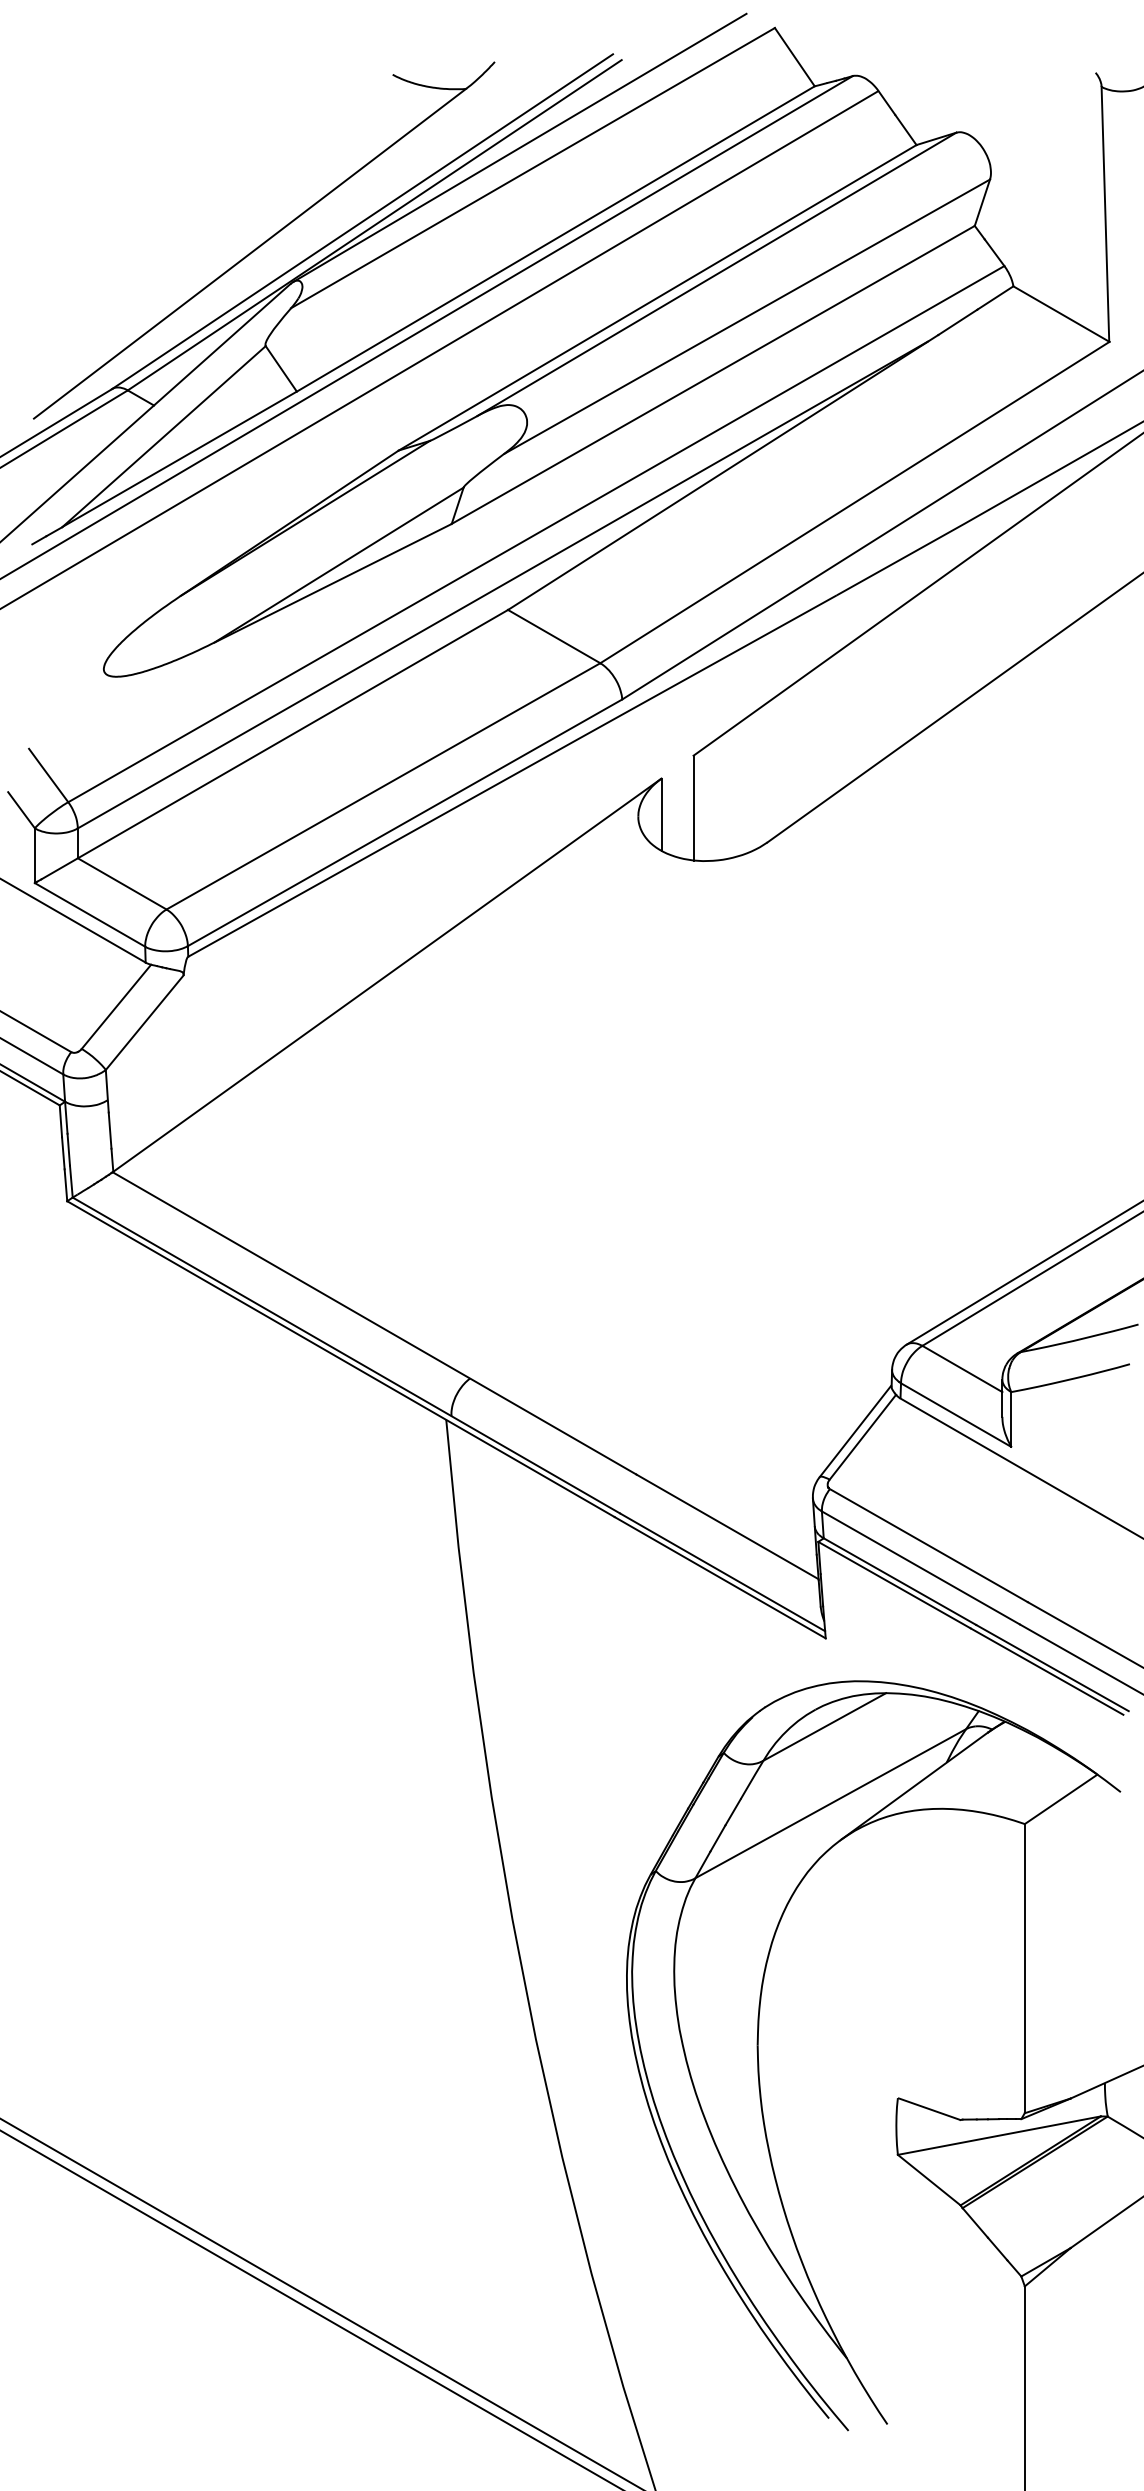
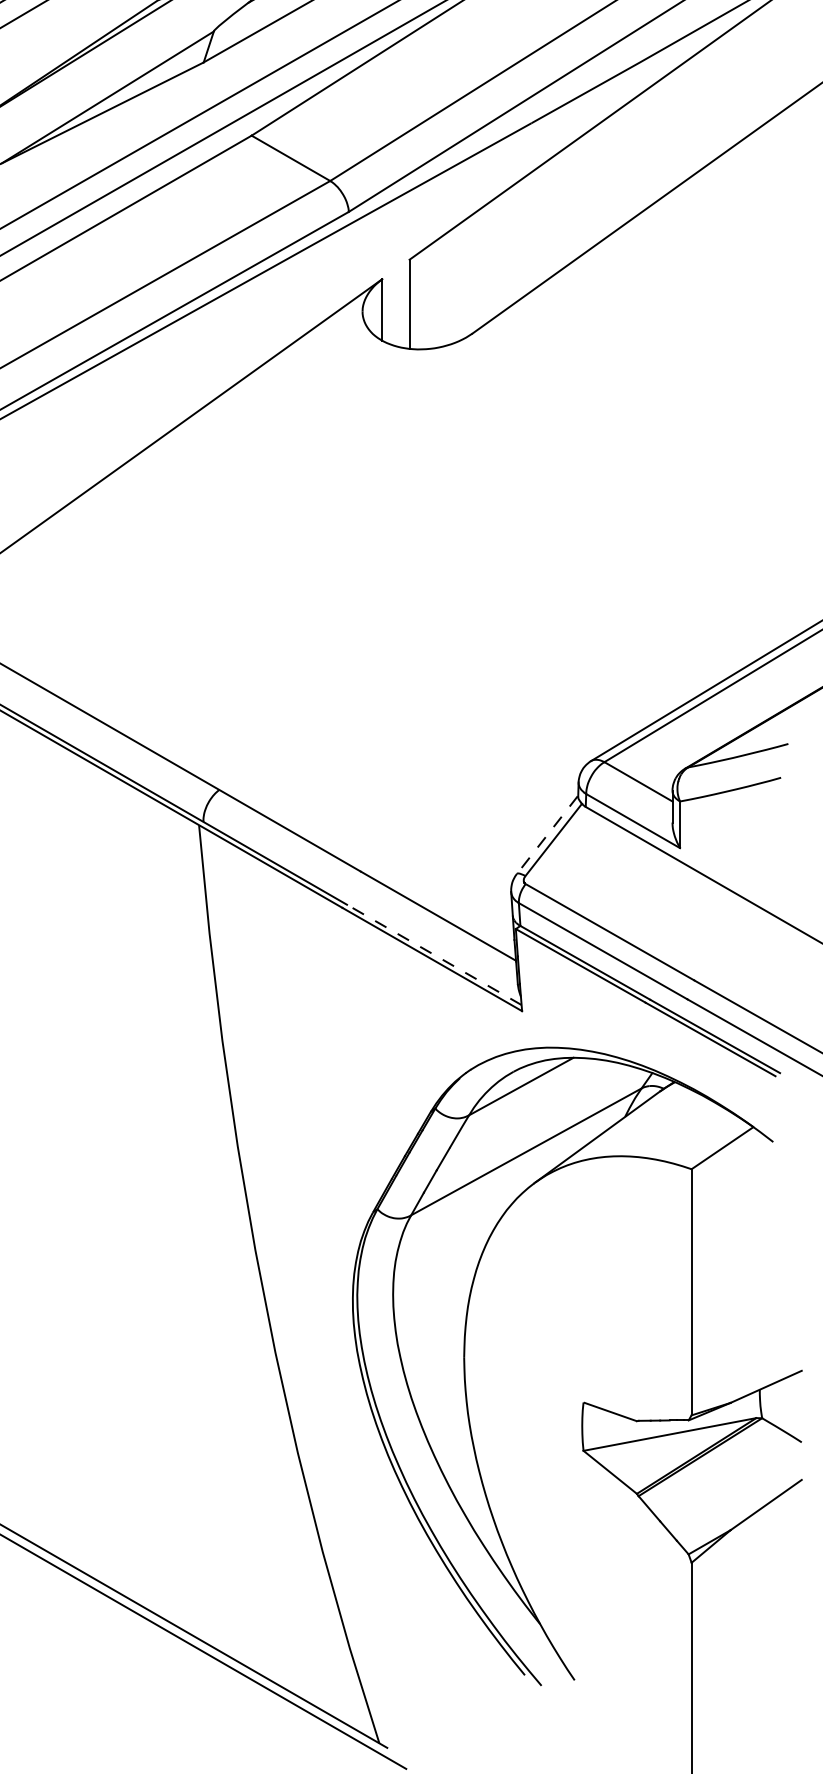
line: (855, 1431) -> (547, 835), solid -> dashed
line: (722, 1572) -> (434, 955), solid -> dashed

